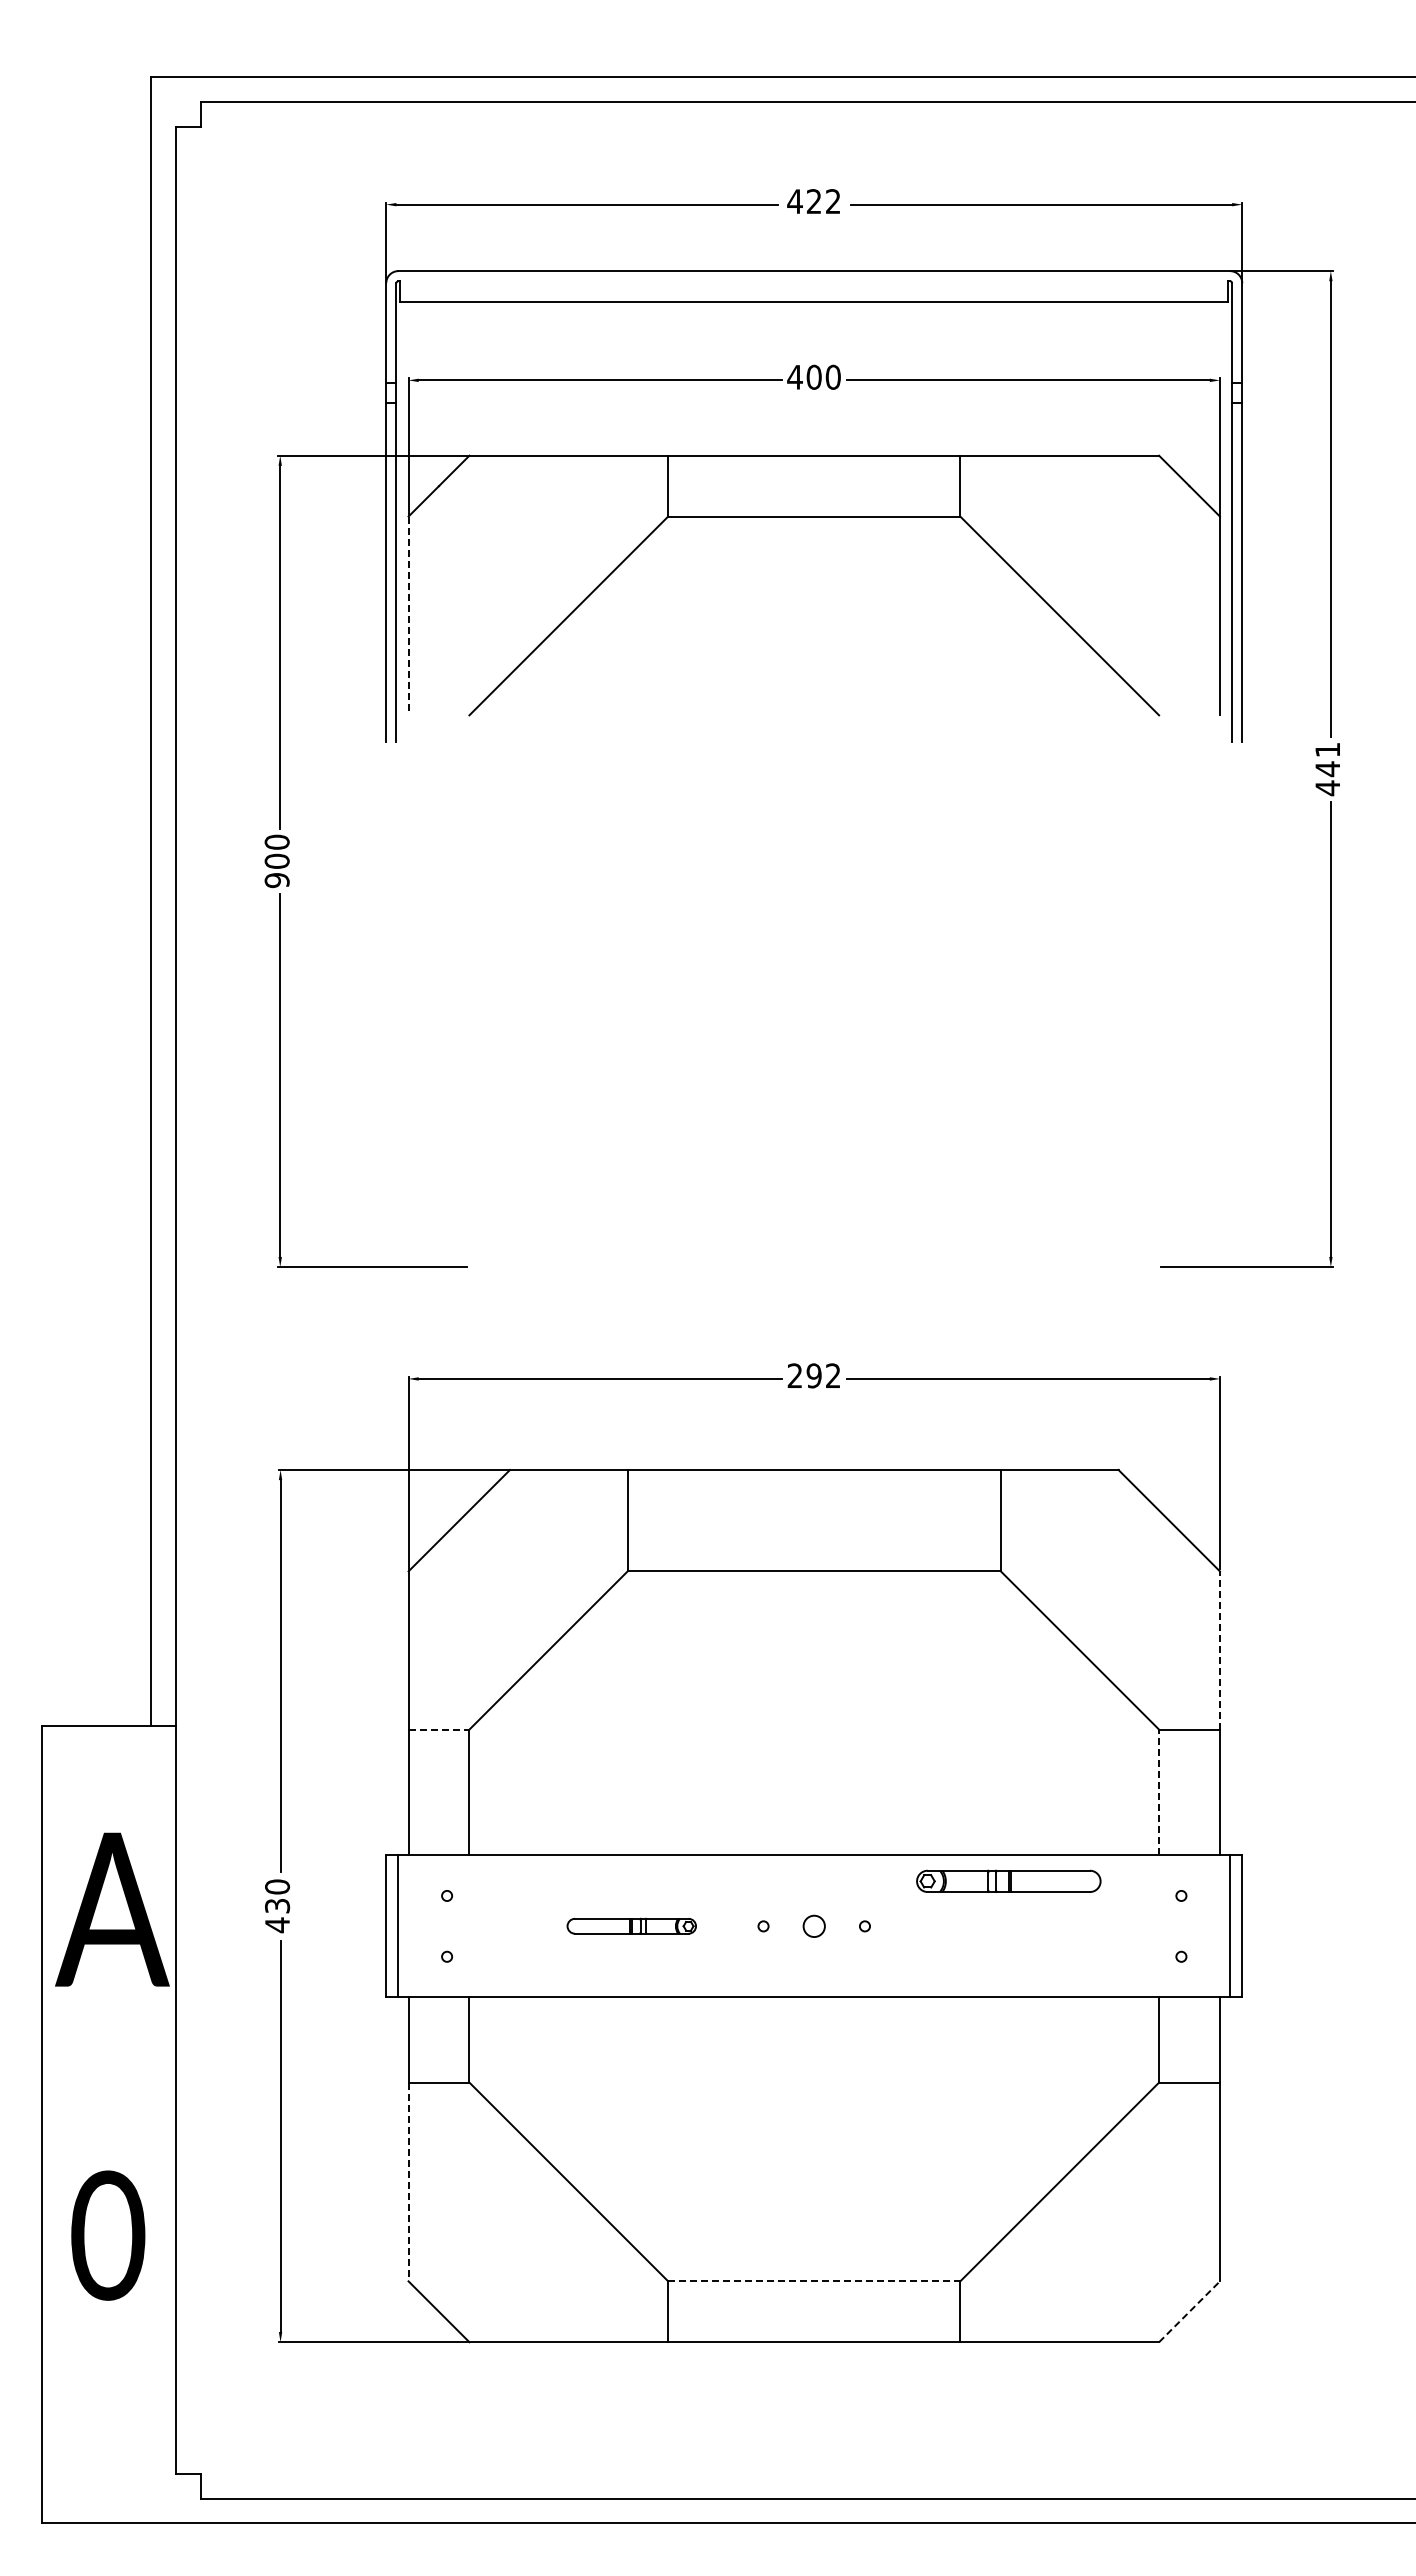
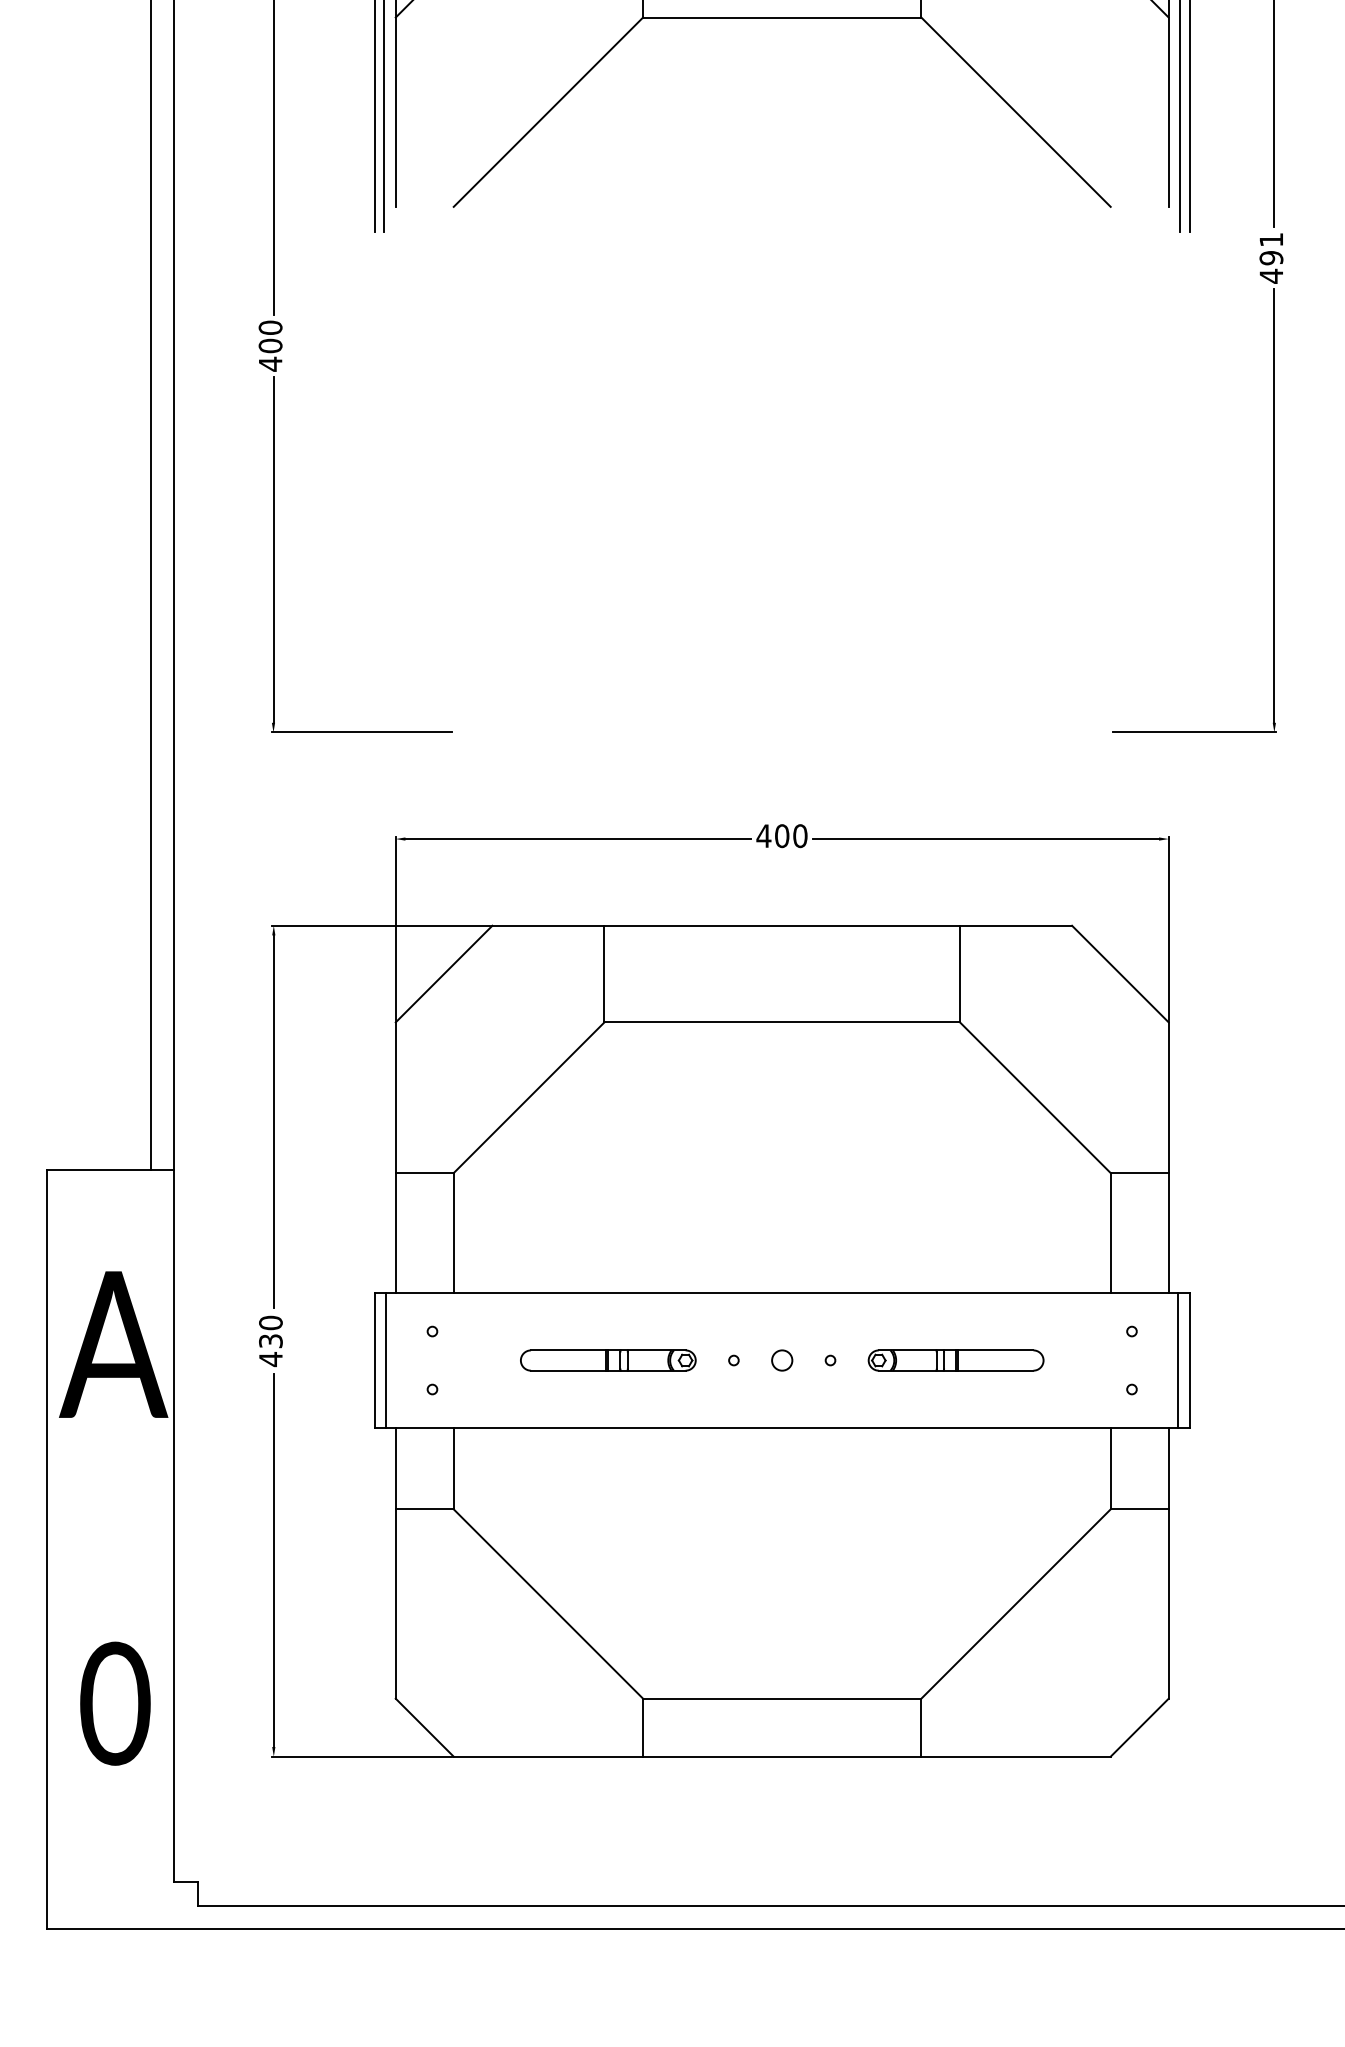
line: (408, 616) -> (395, 112), dashed -> solid
text: (1327, 769) -> (1271, 258), 441 -> 491
text: (276, 880) -> (269, 364), 900 -> 400
text: (813, 1375) -> (781, 835), 292 -> 400
line: (1219, 1650) -> (1168, 1097), dashed -> solid
line: (439, 1729) -> (425, 1172), dashed -> solid
line: (1159, 1792) -> (1111, 1233), dashed -> solid
part: (1008, 1880) -> (955, 1359), moved
part: (631, 1925) -> (608, 1359), size x1.43
line: (408, 2182) -> (395, 1604), dashed -> solid
text: (108, 2235) -> (115, 1703), moved
line: (814, 2281) -> (782, 1698), dashed -> solid
line: (1189, 2311) -> (1139, 1727), dashed -> solid

